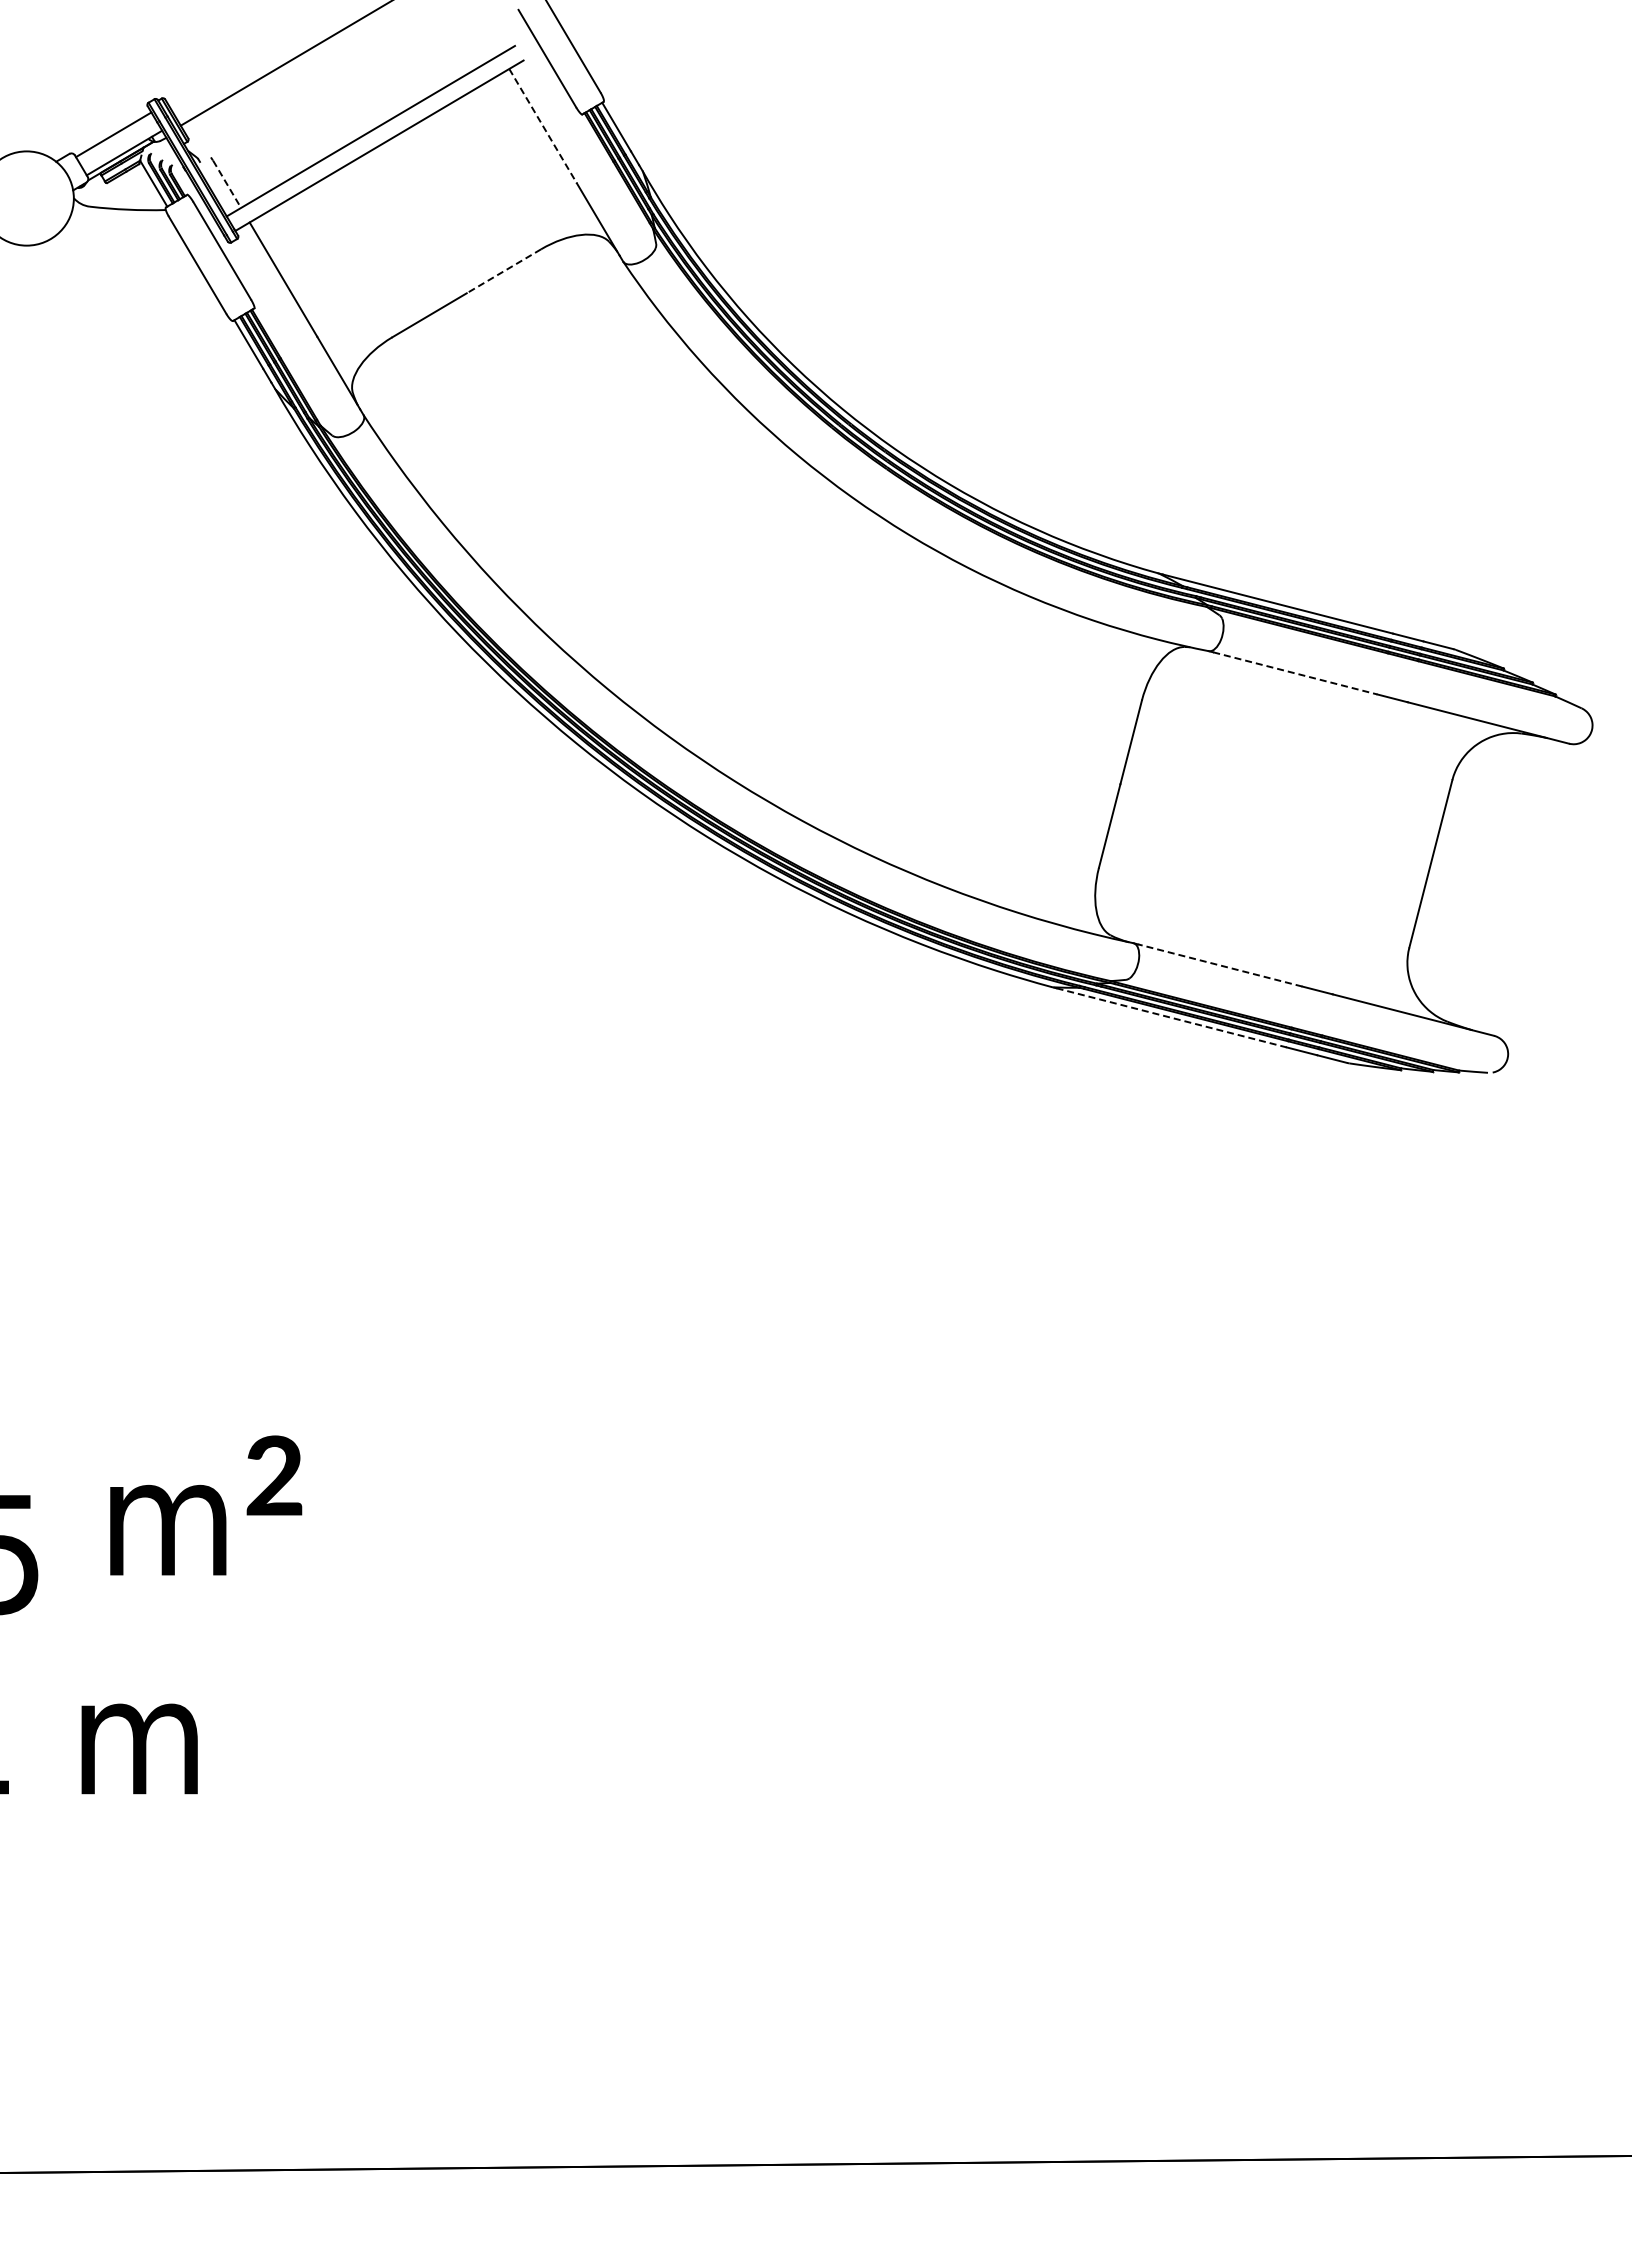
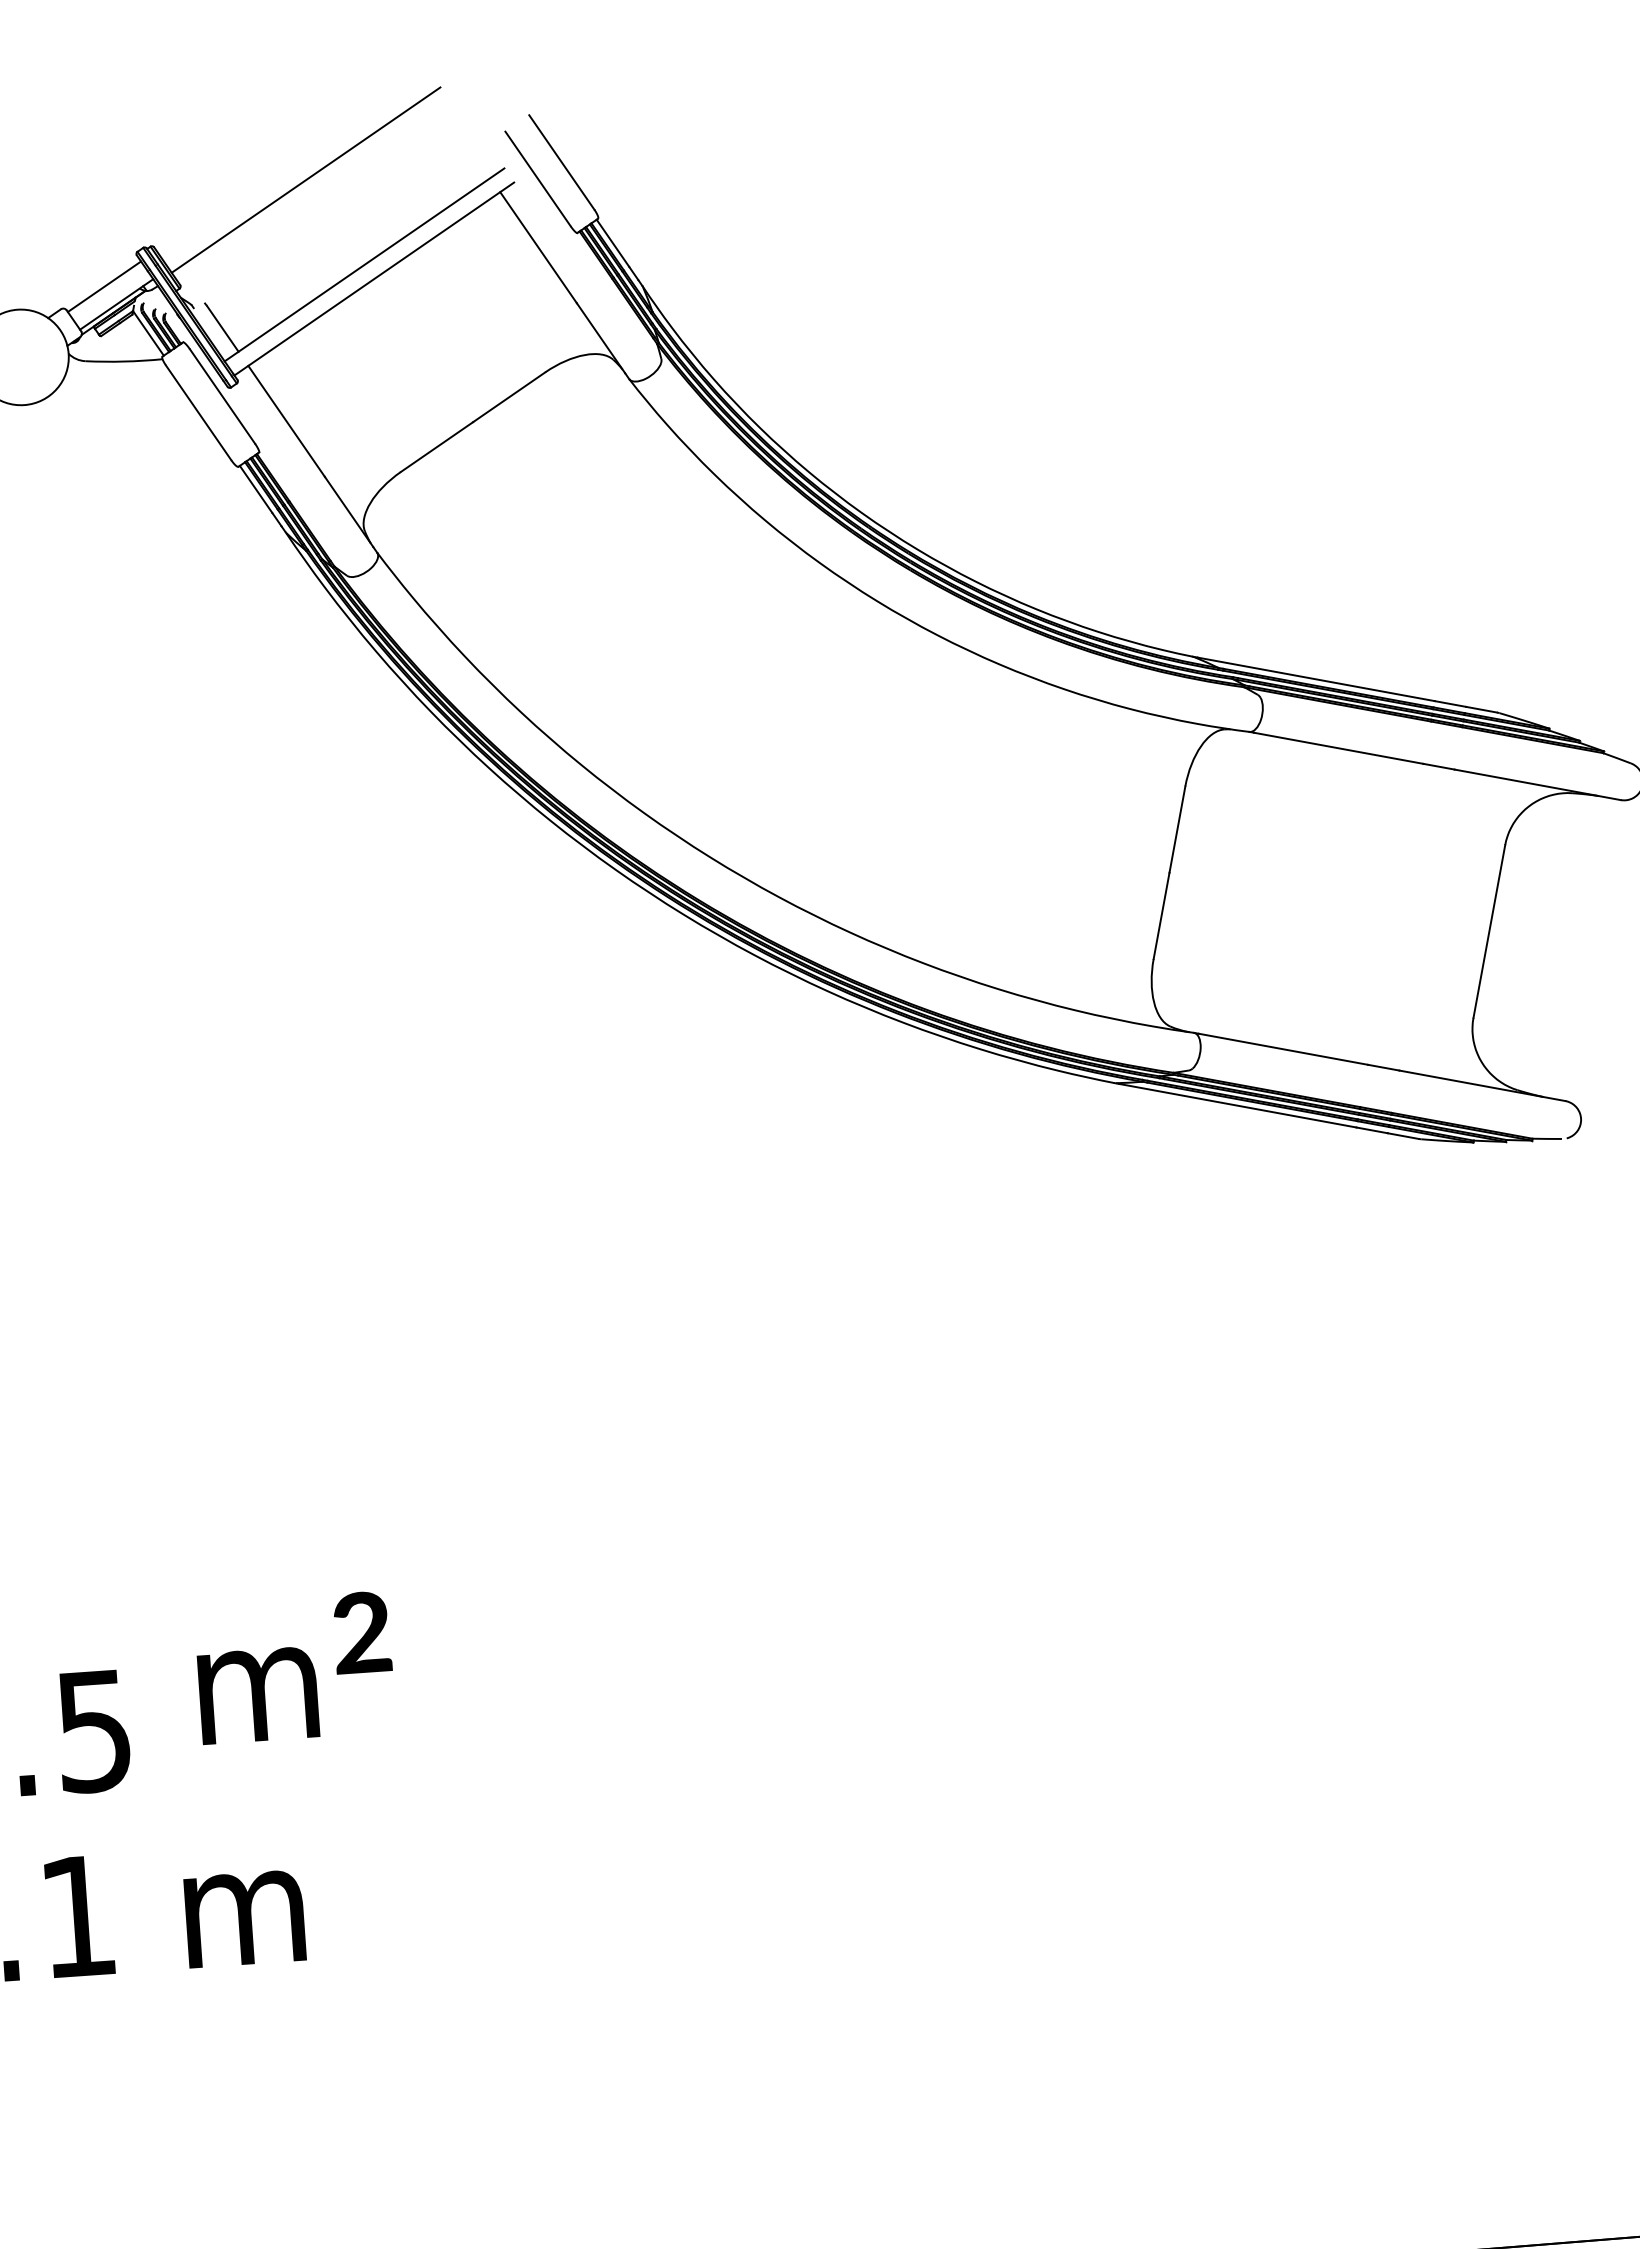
line: (543, 126) -> (538, 247), dashed -> solid
line: (227, 184) -> (223, 329), dashed -> solid
line: (503, 271) -> (508, 397), dashed -> solid
line: (1295, 673) -> (1338, 748), dashed -> solid
line: (1220, 965) -> (1283, 1049), dashed -> solid
line: (1171, 1017) -> (1237, 1105), dashed -> solid

